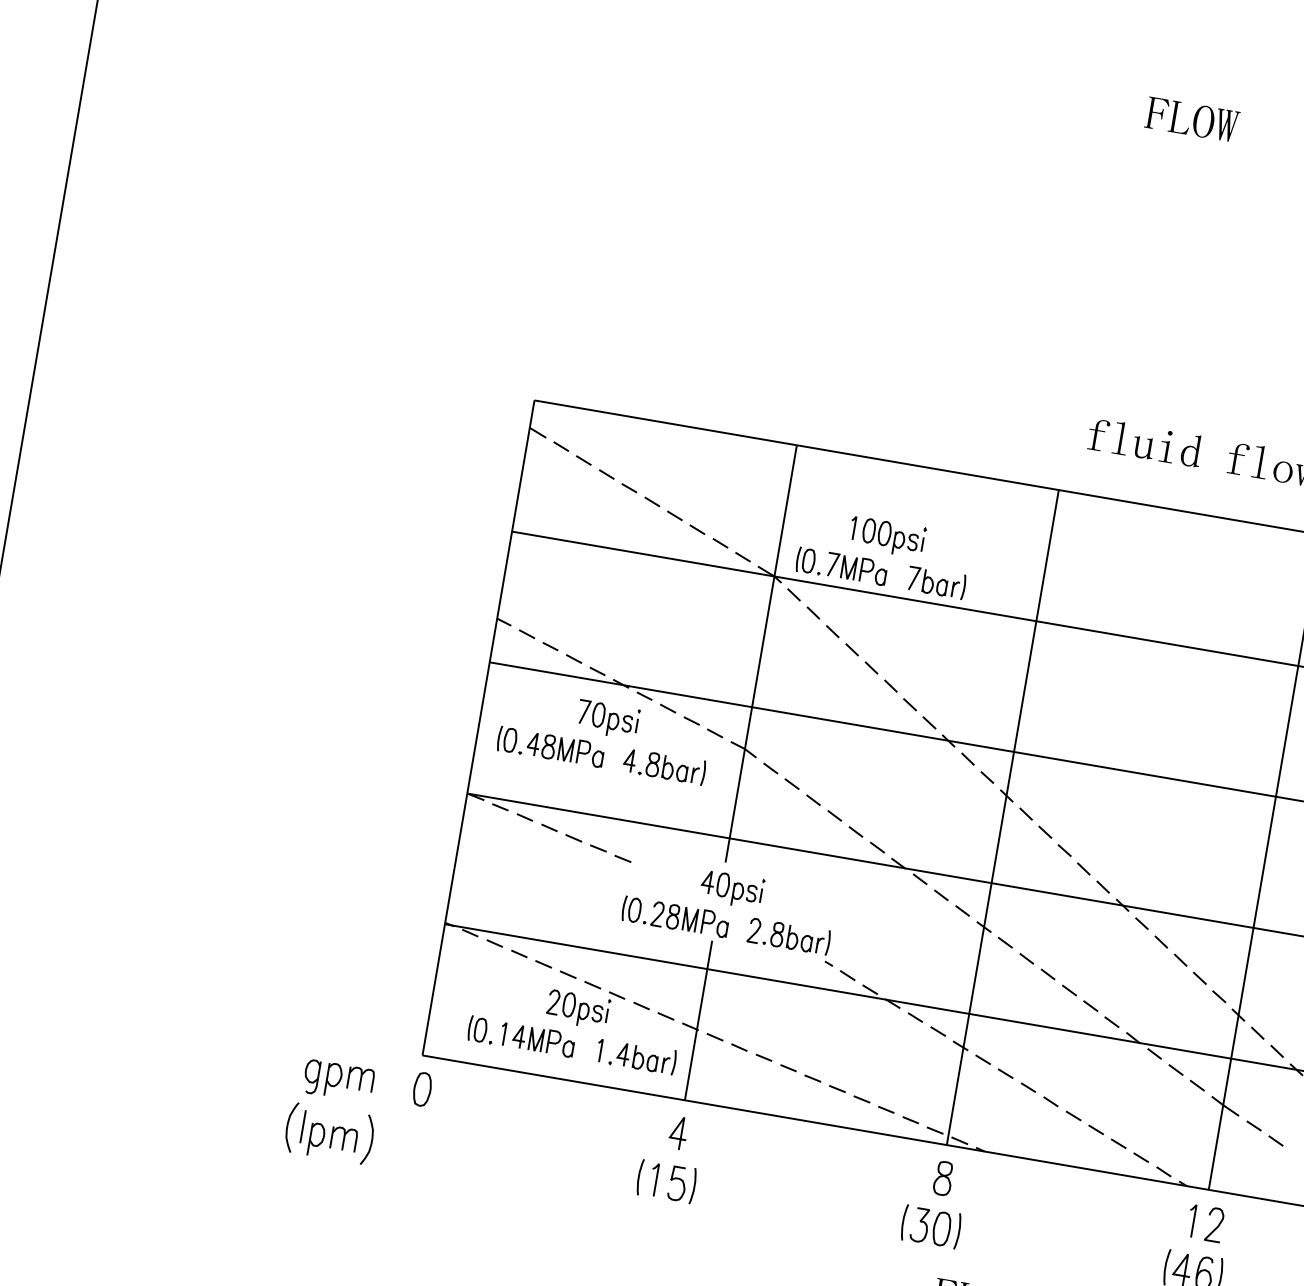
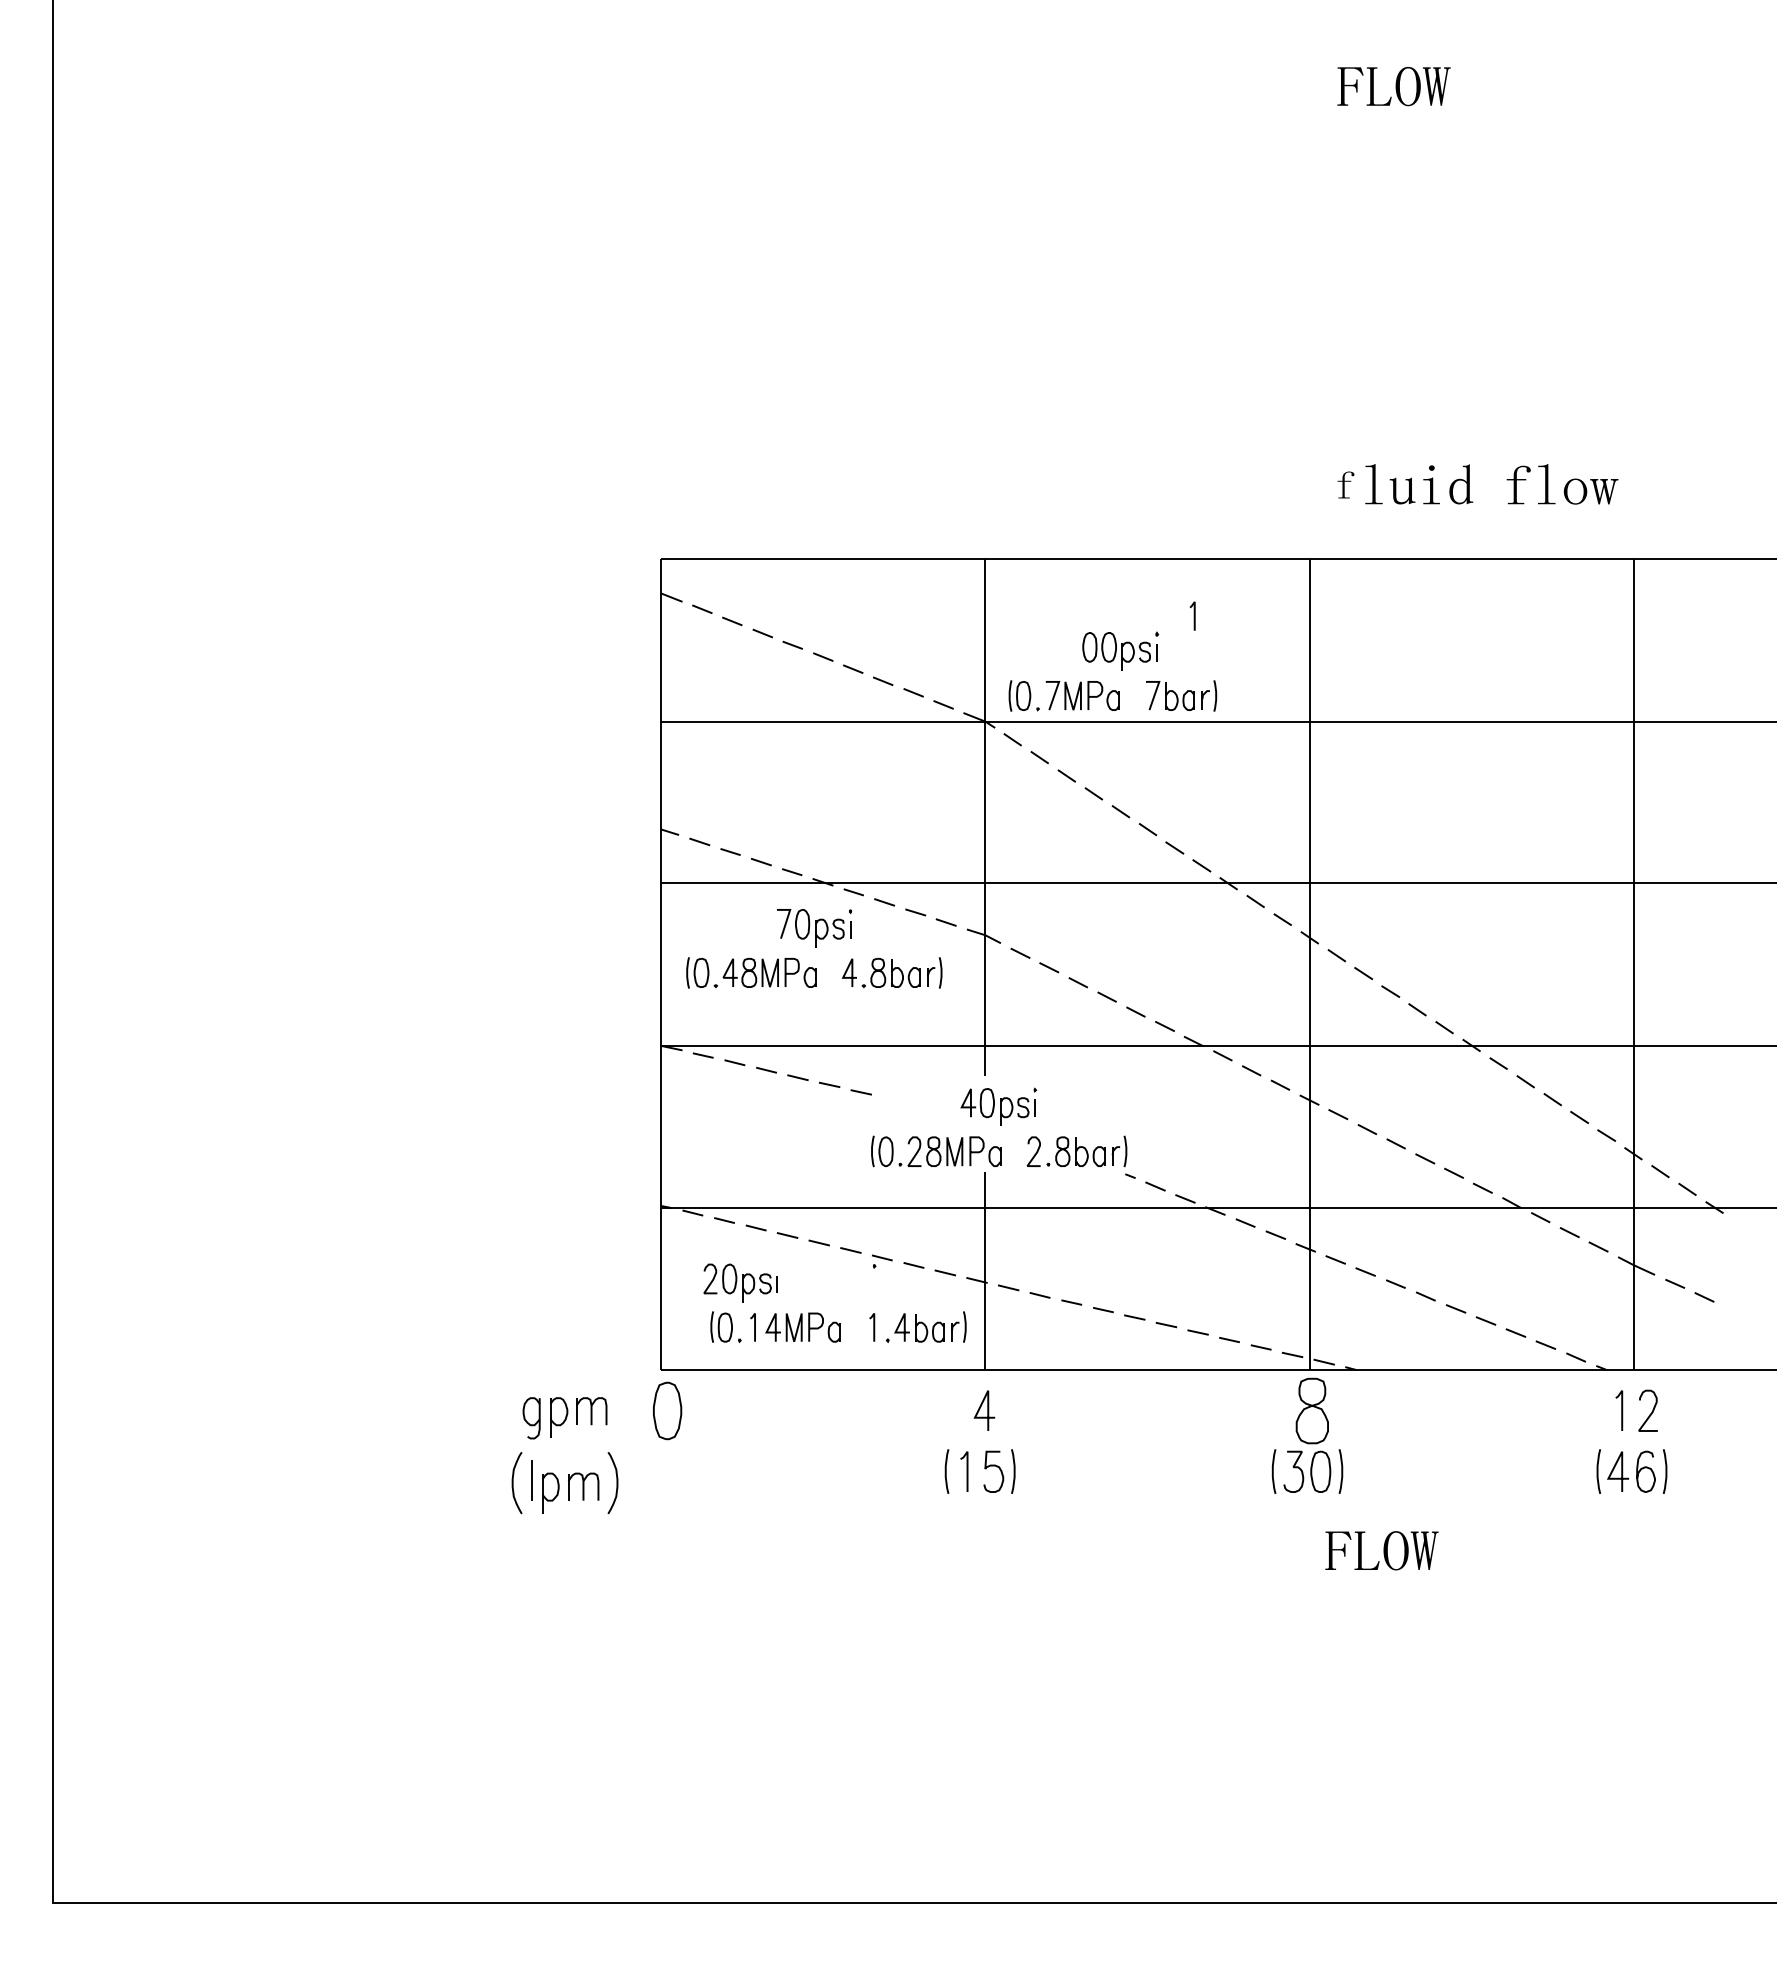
part: (1098, 434) -> (1345, 484), size x0.7
line: (853, 527) -> (1193, 615), moved
part: (577, 1009) -> (740, 1282), moved
part: (422, 1089) -> (667, 1410), size x1.4
part: (943, 1178) -> (1312, 1410), size x1.6

